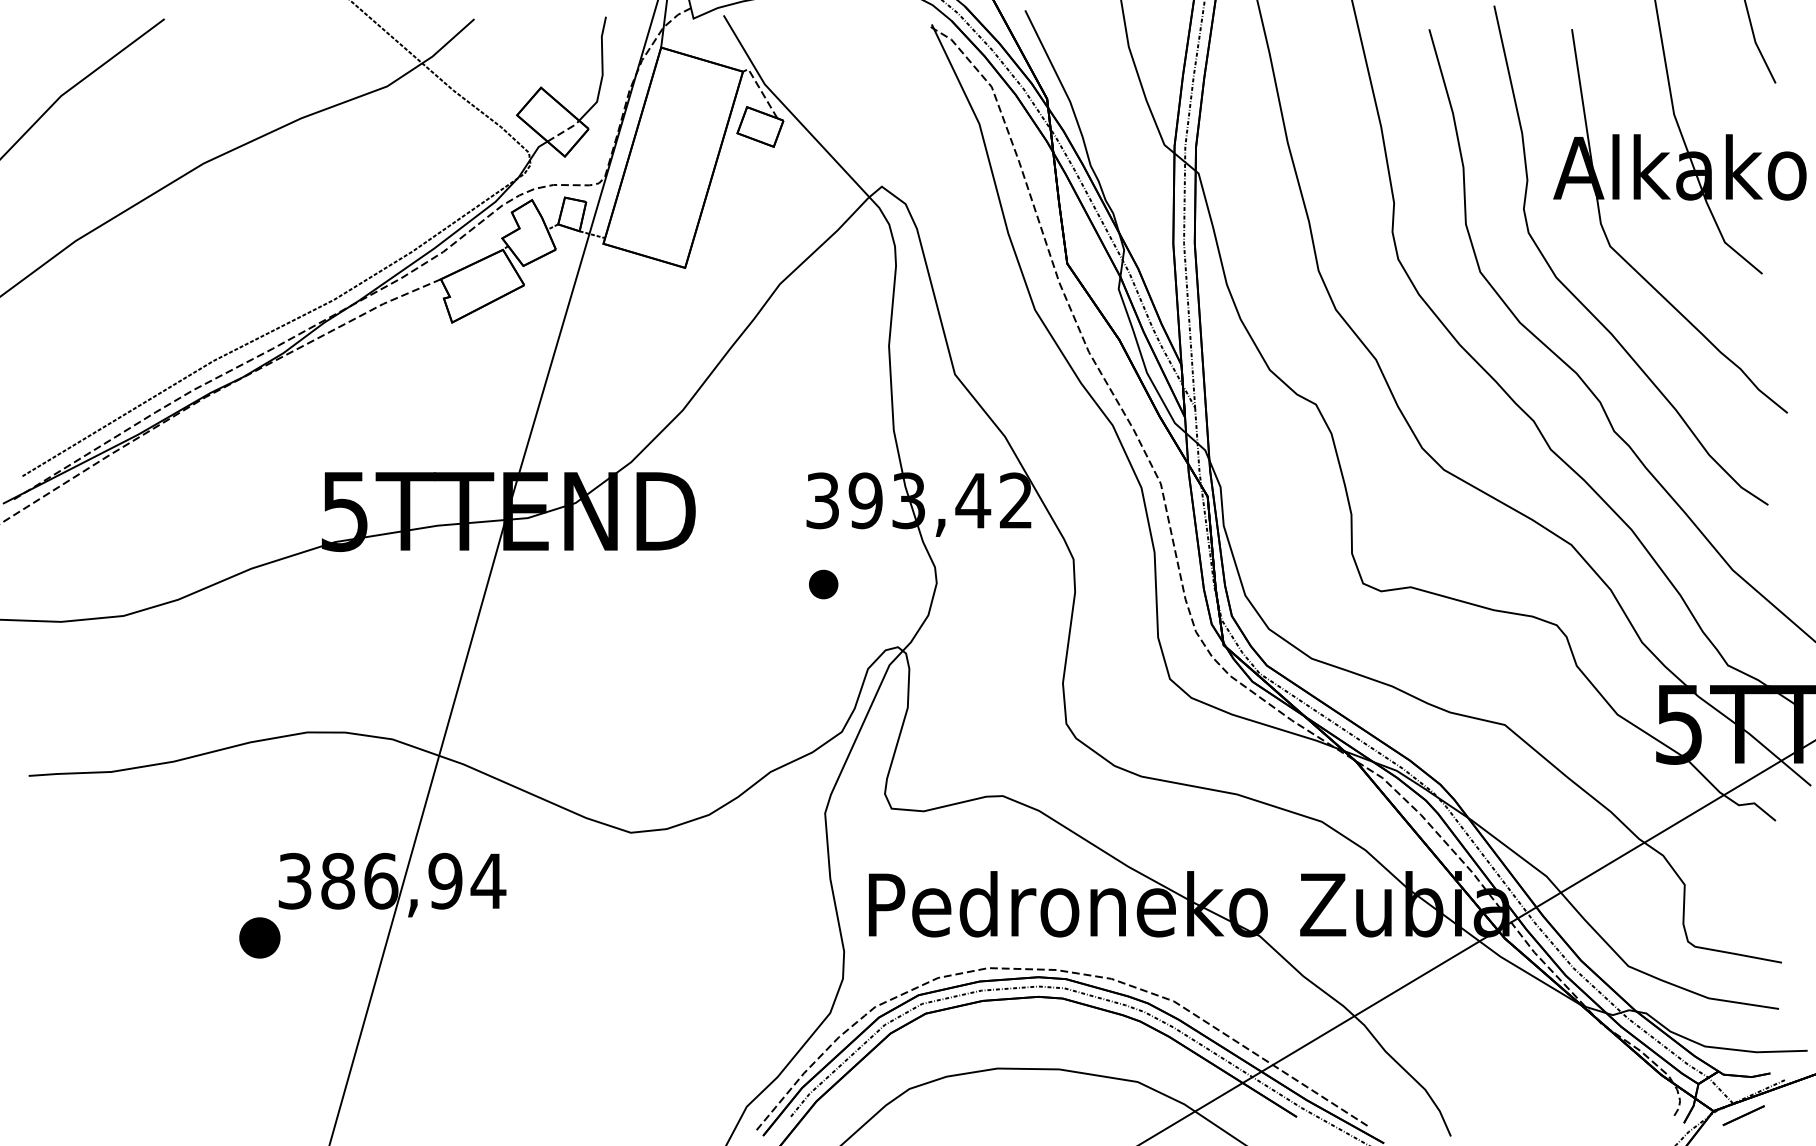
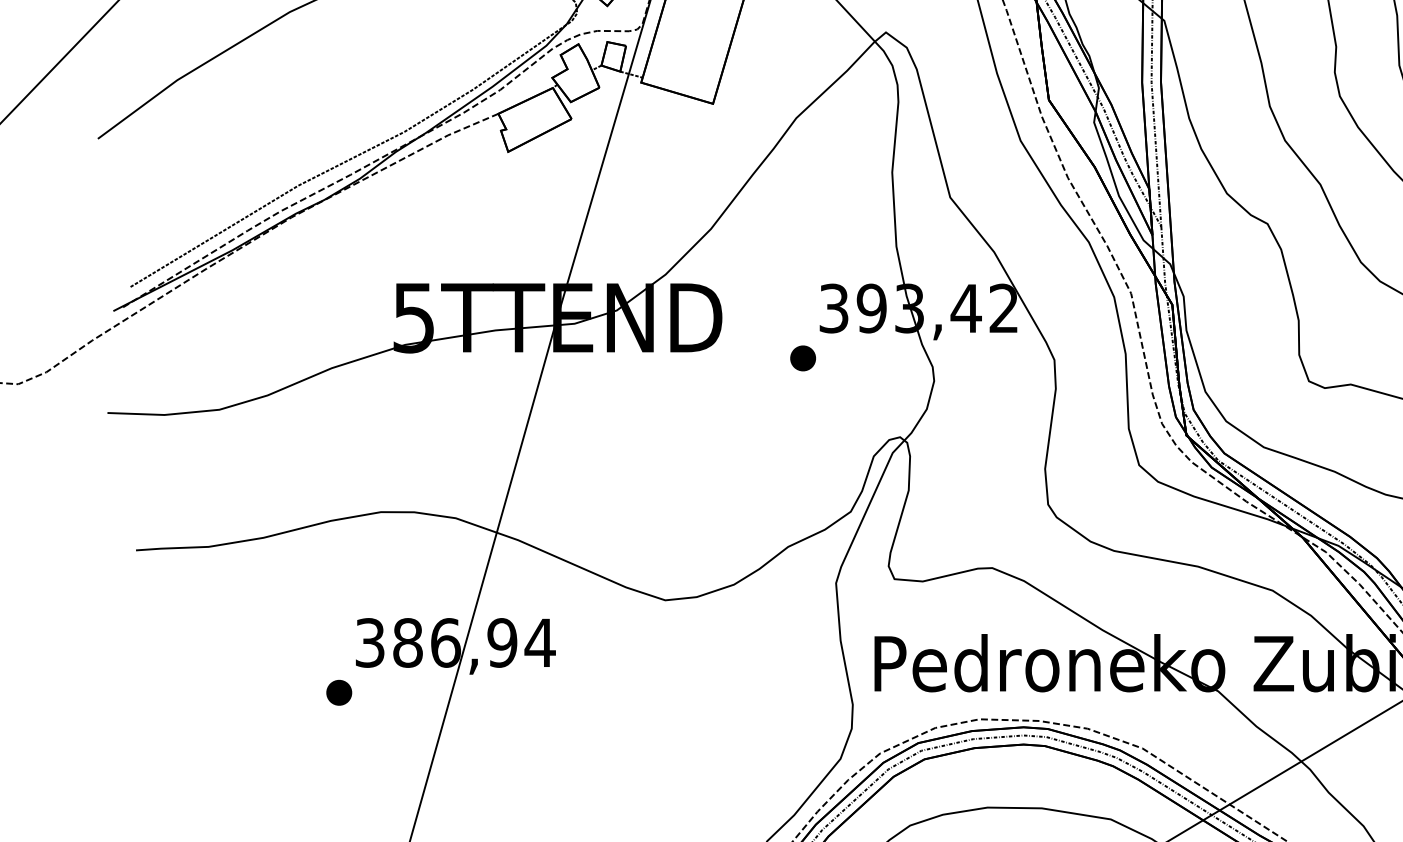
part: (823, 584) -> (803, 358), moved
part: (259, 937) -> (338, 692), size x0.71

